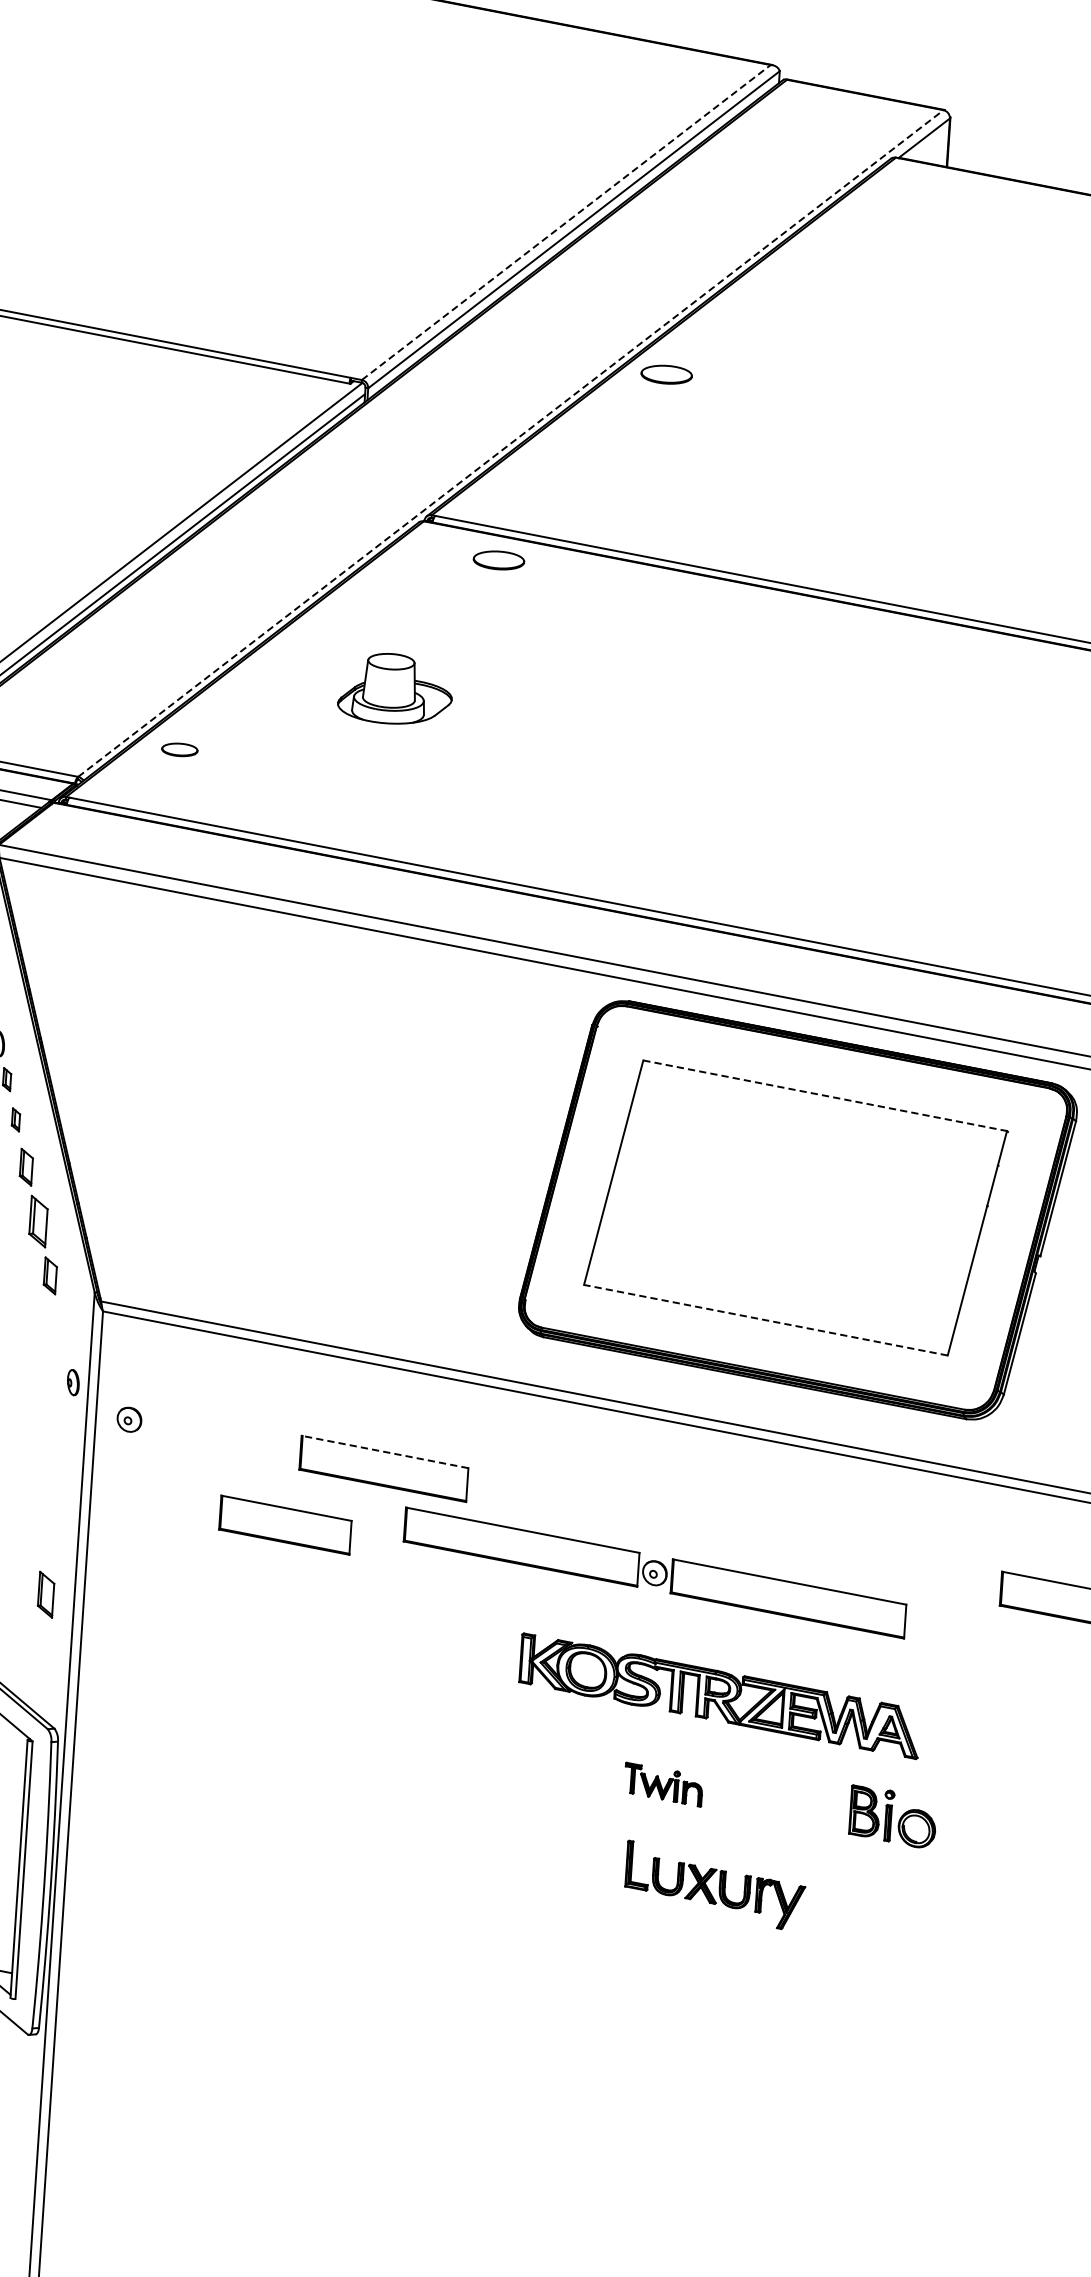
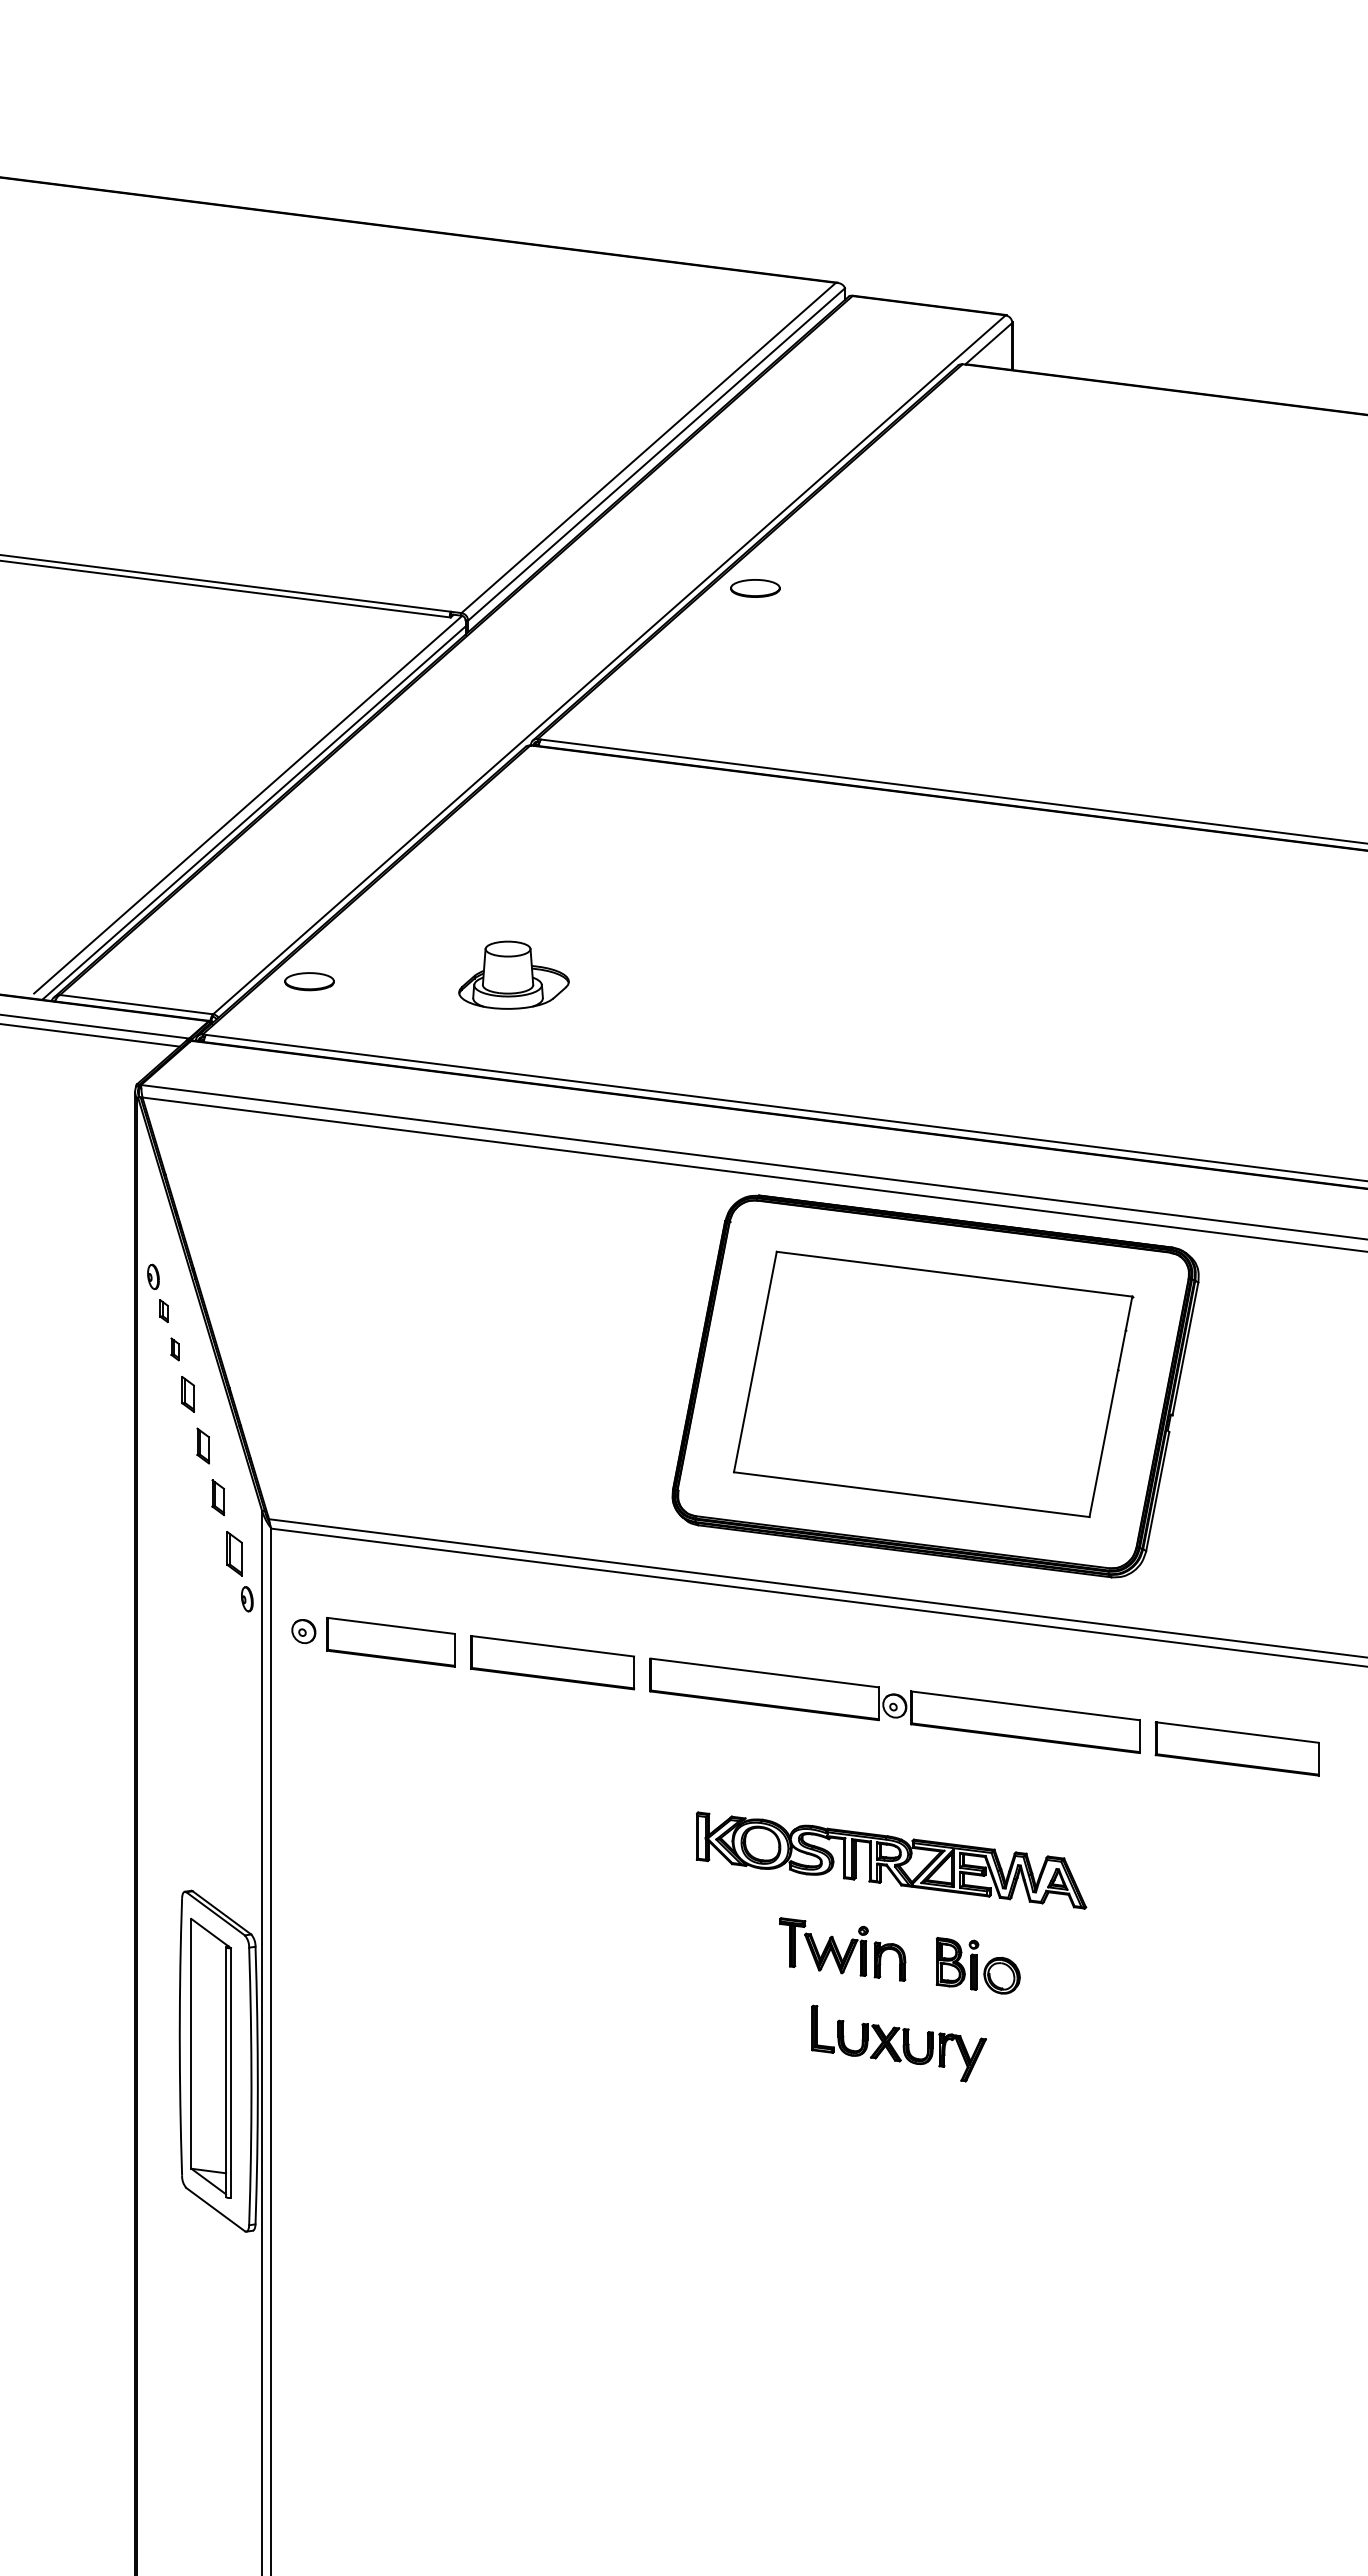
line: (566, 223) -> (648, 448), dashed -> solid
line: (511, 443) -> (609, 664), dashed -> solid
part: (499, 560) -> (605, 778), removed
part: (395, 688) -> (513, 974), moved
part: (179, 749) -> (309, 981), size x1.43
line: (826, 1096) -> (955, 1274), dashed -> solid
part: (37, 1220) -> (202, 1445), size x0.71
line: (765, 1320) -> (911, 1494), dashed -> solid
line: (384, 1452) -> (552, 1646), dashed -> solid
part: (284, 1525) -> (390, 1642), moved
part: (654, 1572) -> (894, 1705), moved
part: (46, 1594) -> (234, 1553), moved
part: (663, 1784) -> (842, 1949), size x1.67
part: (892, 1816) -> (977, 1965), moved

